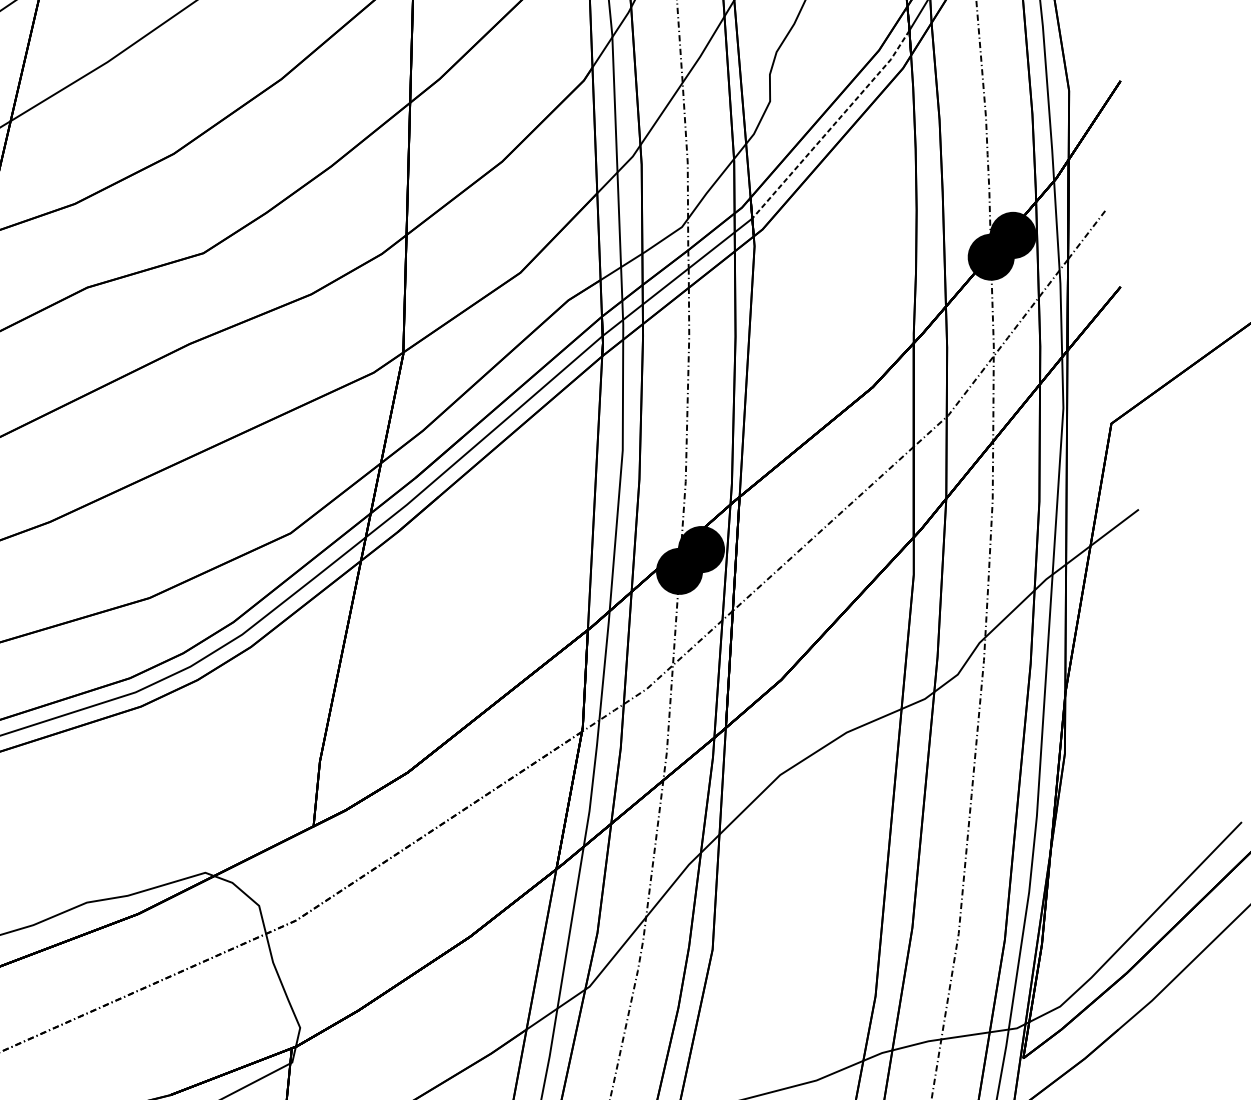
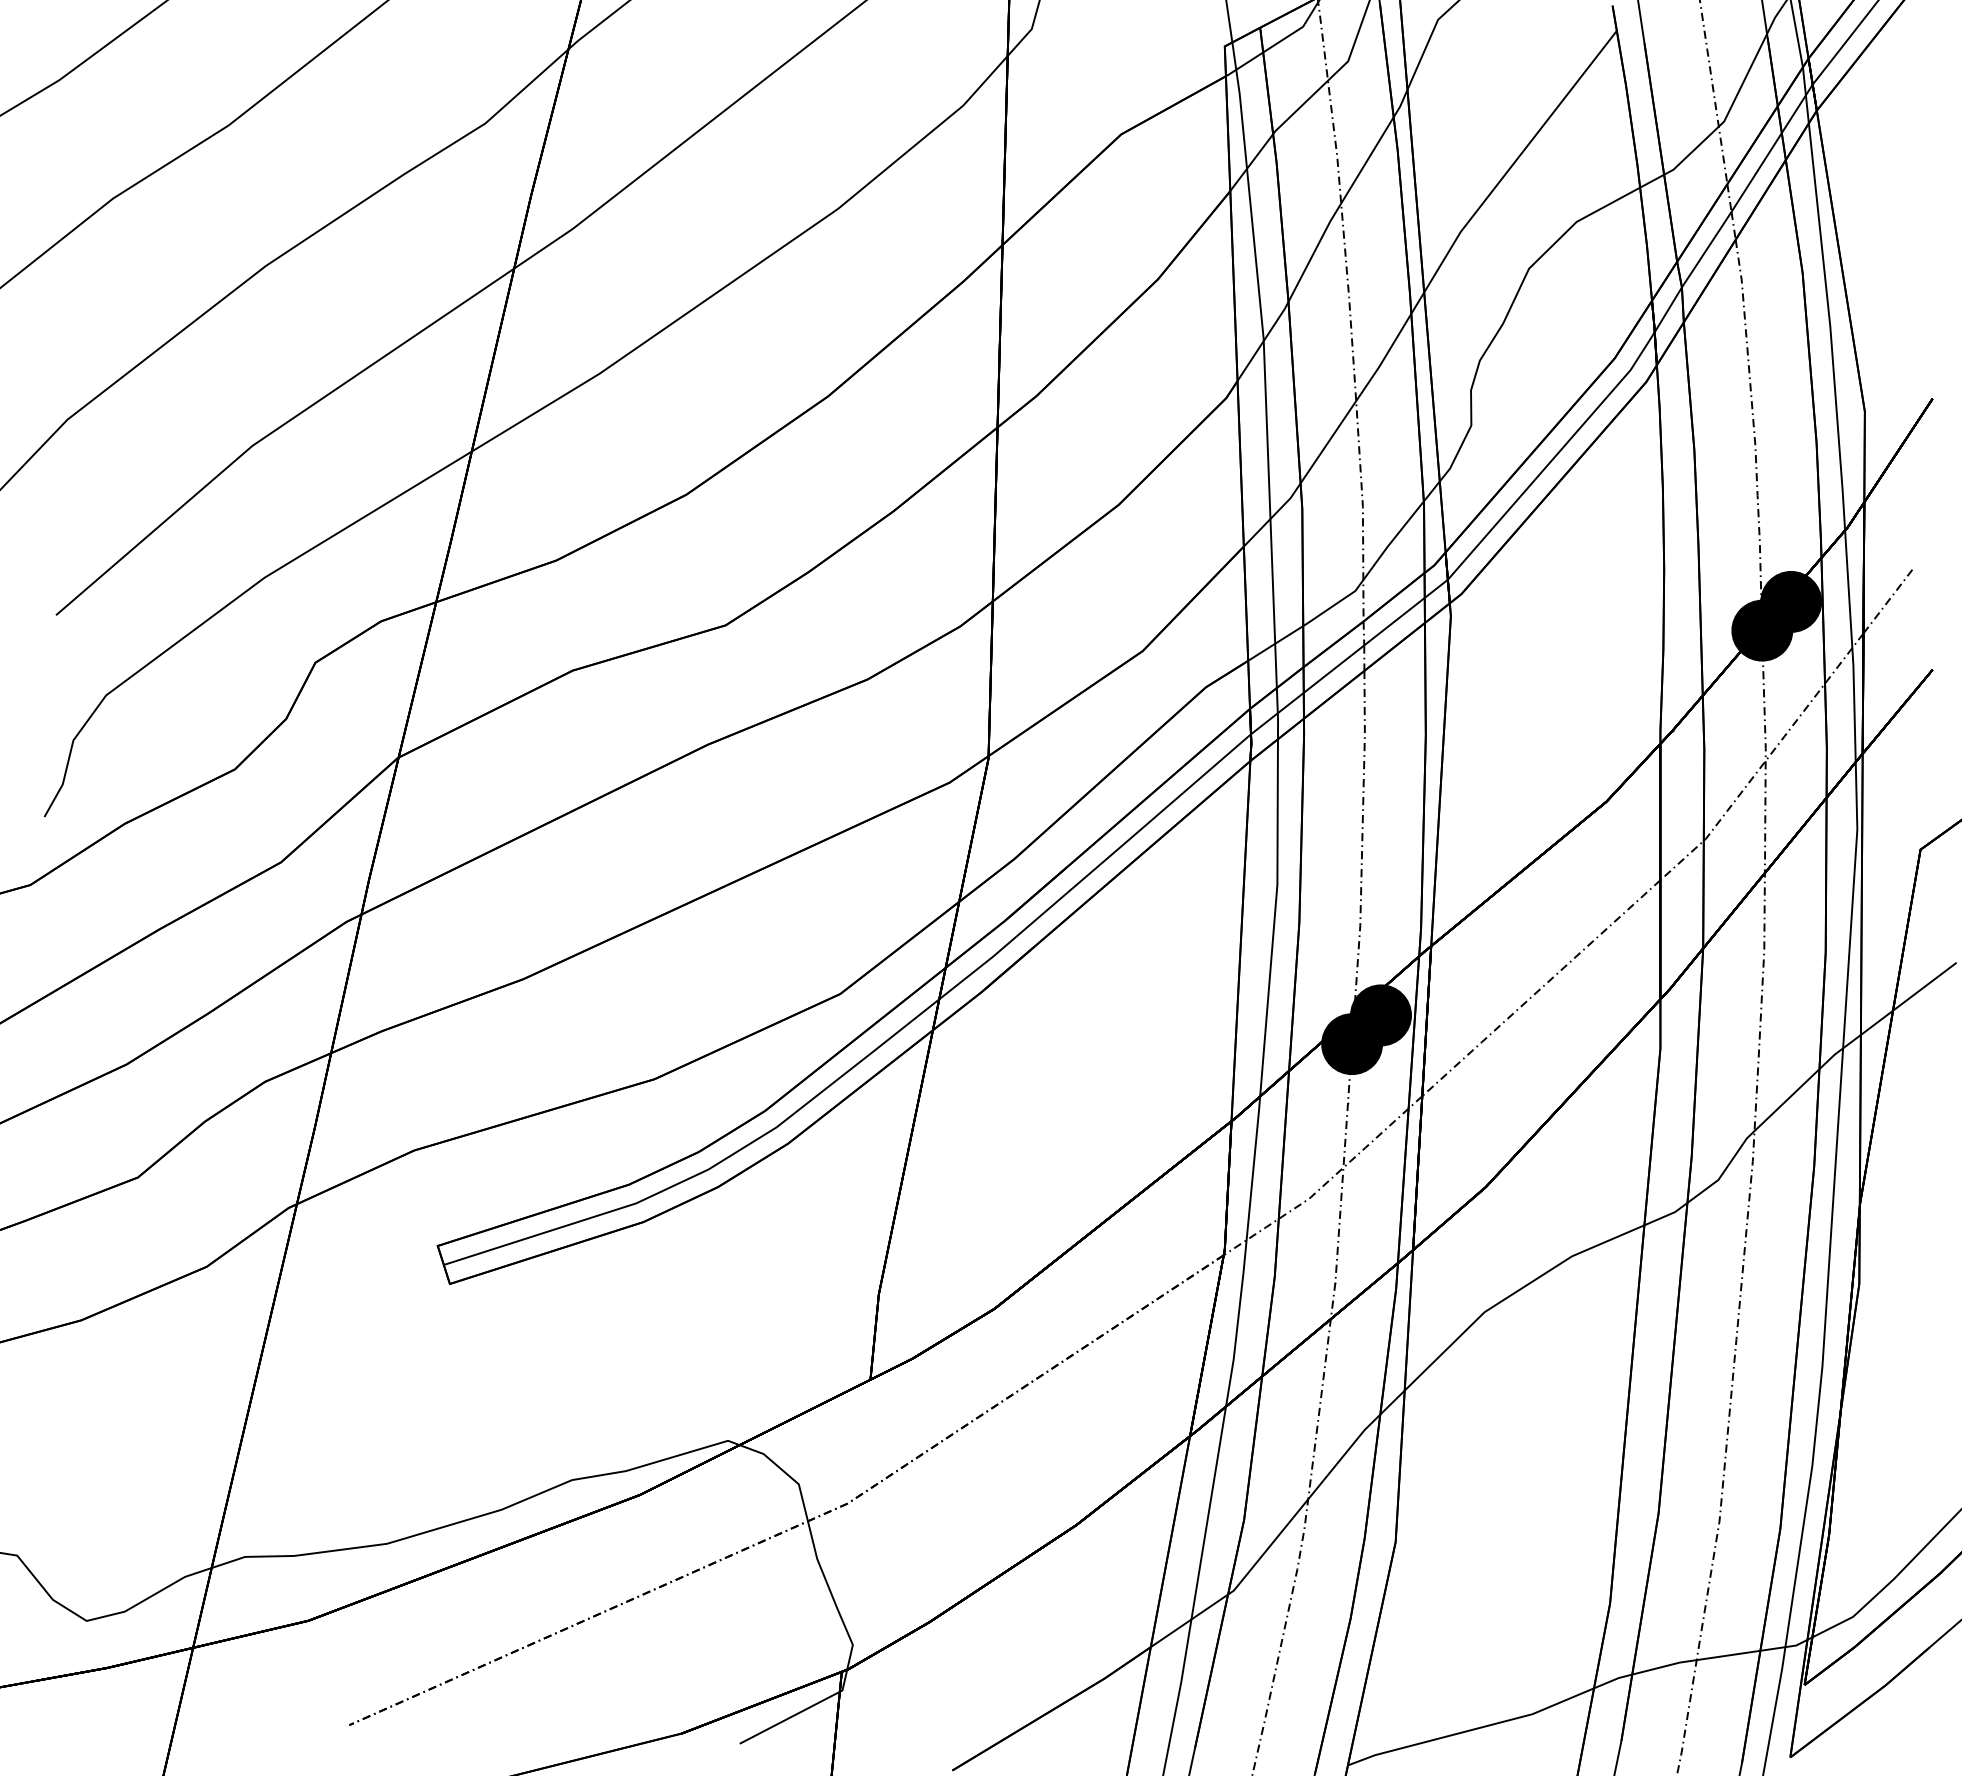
line: (833, 125) -> (1554, 457), dashed -> solid

